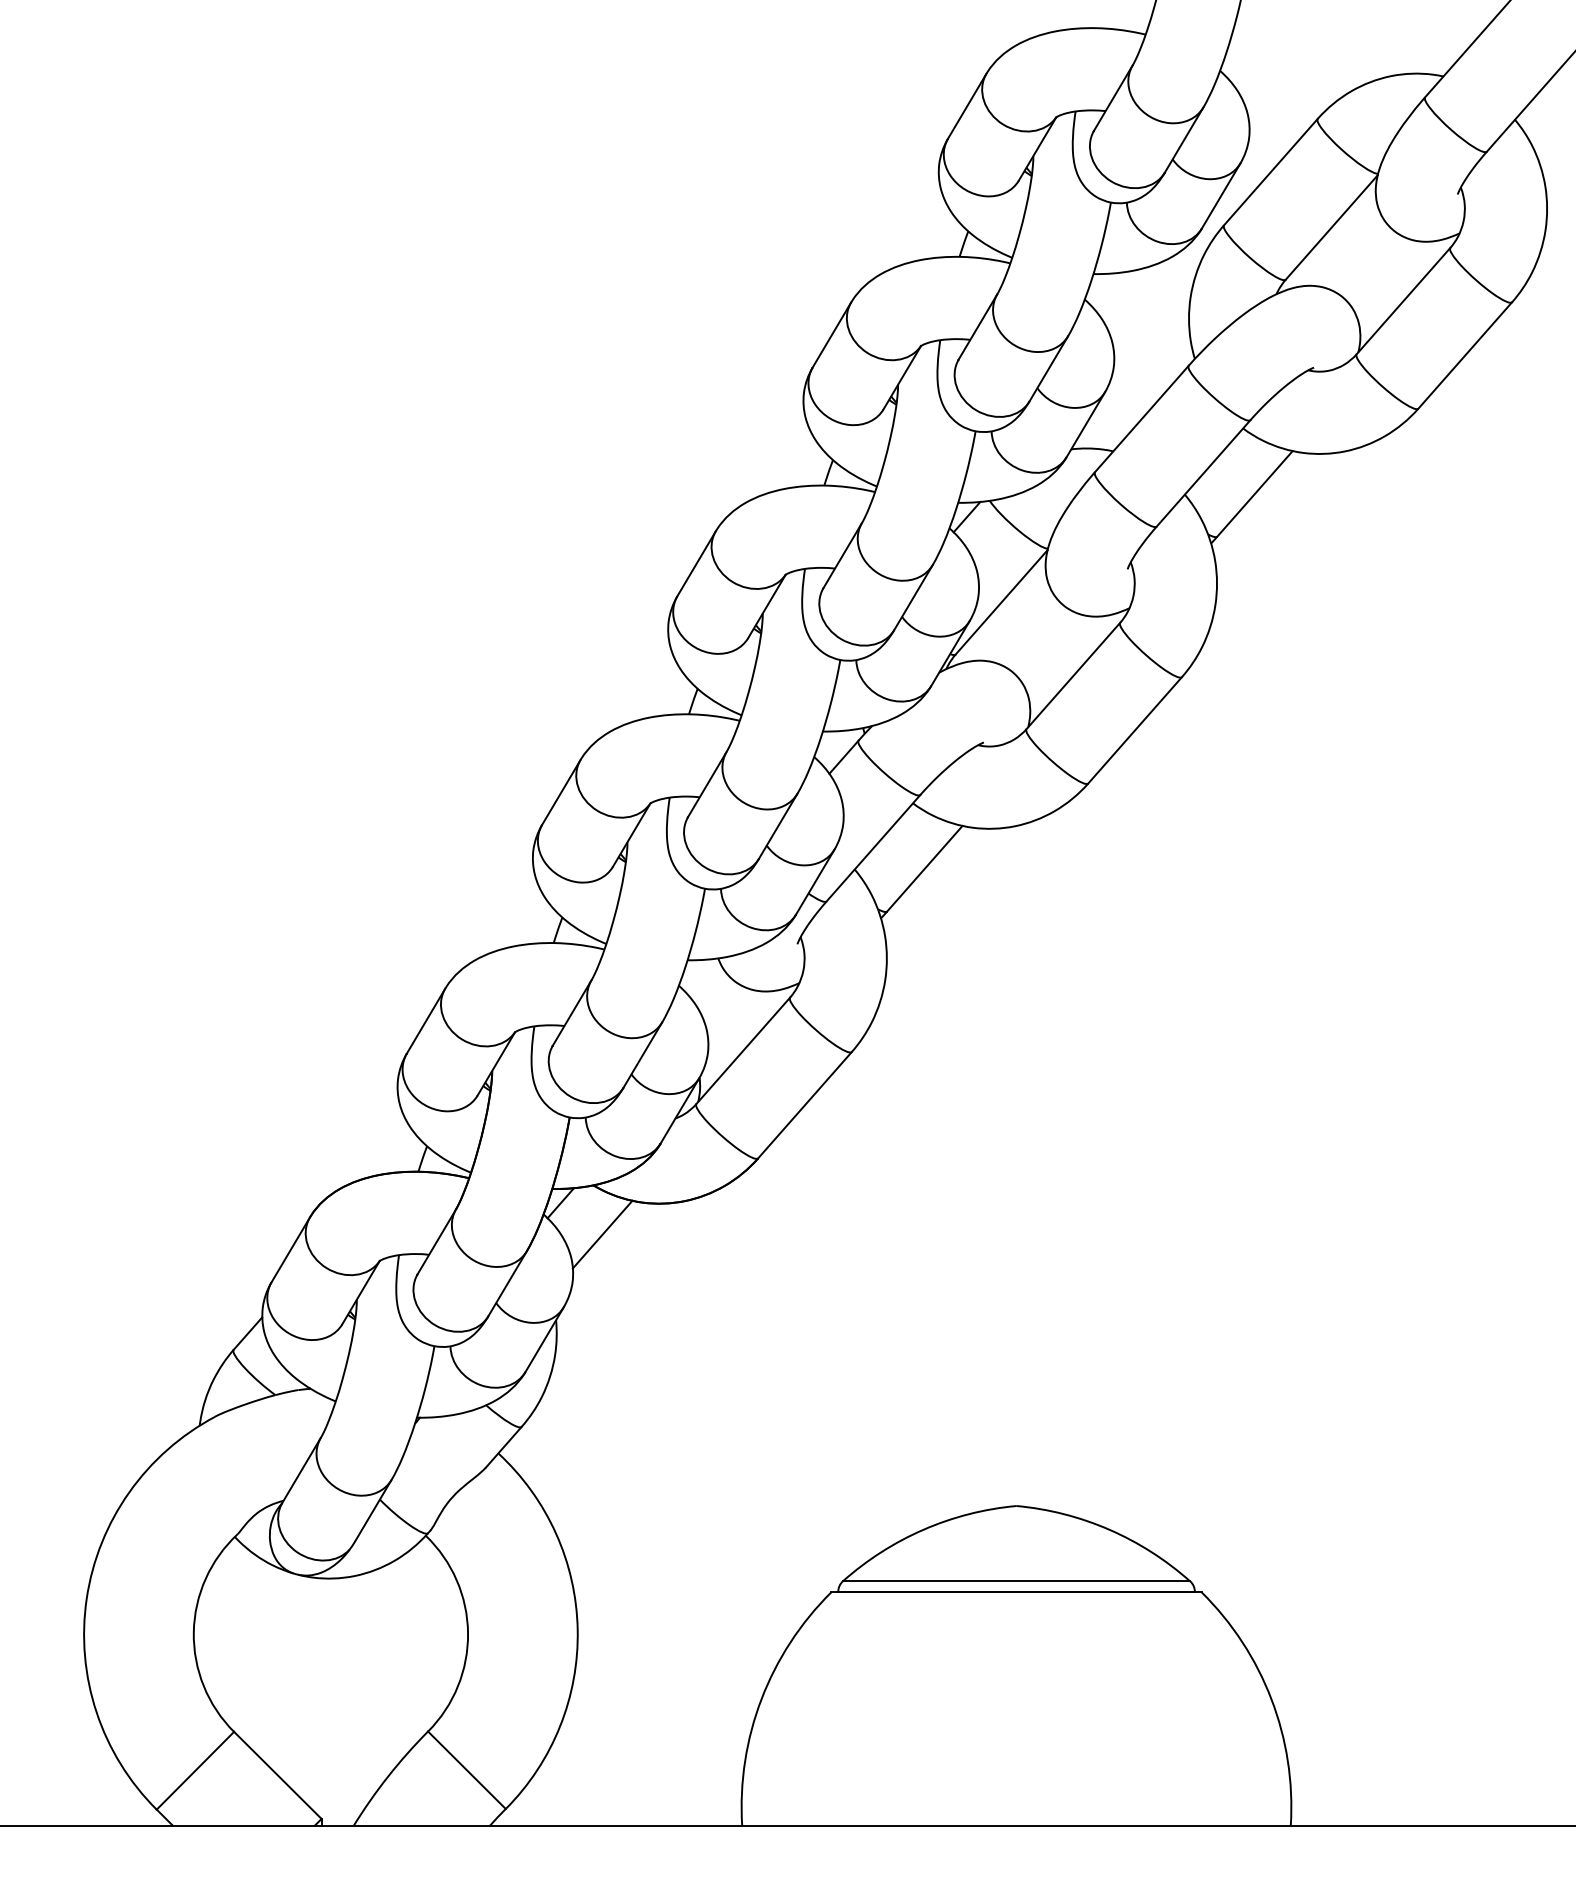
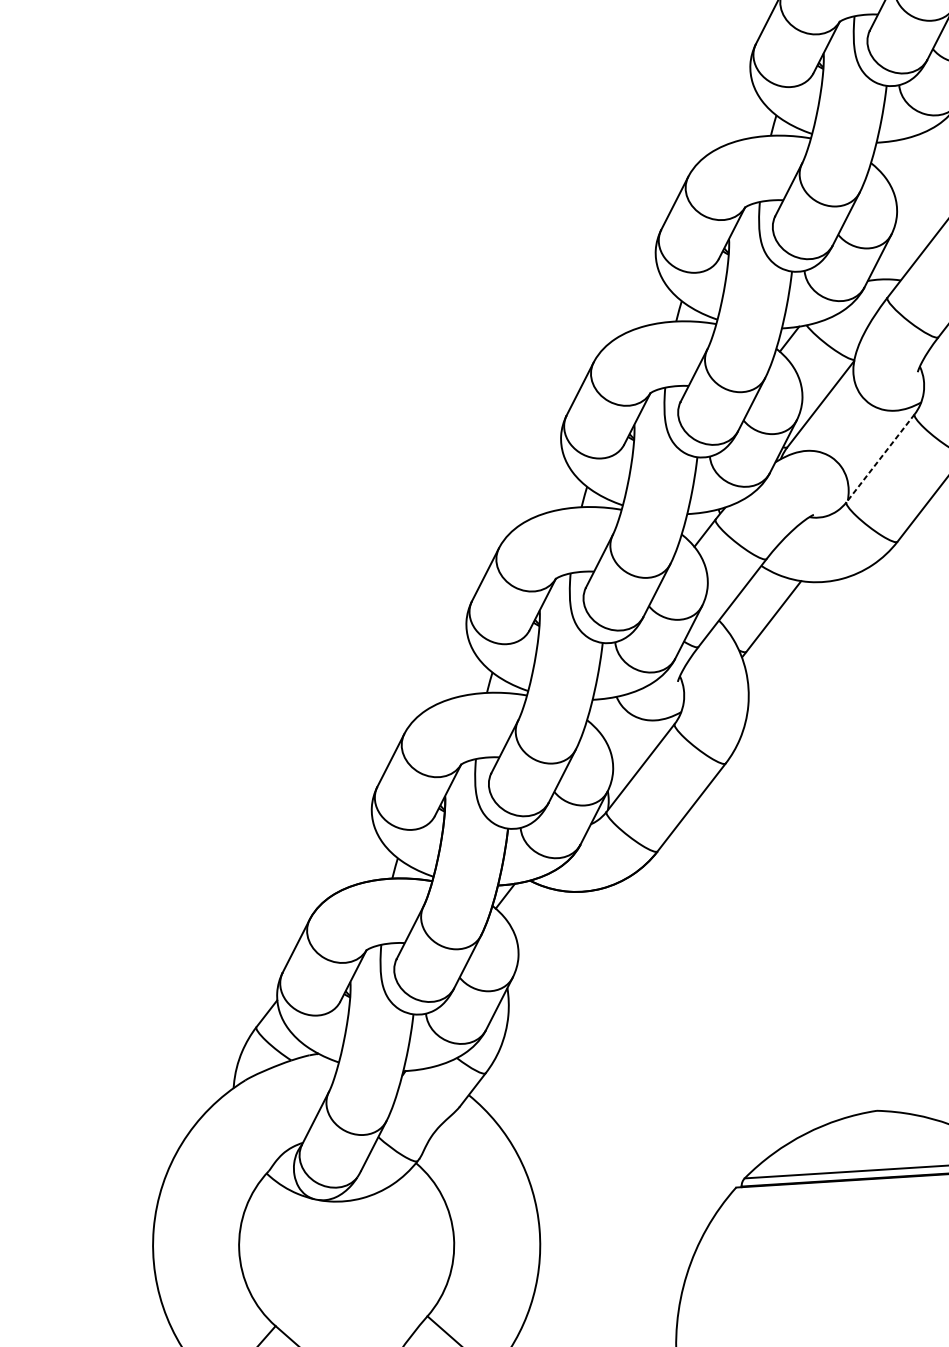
line: (1073, 675) -> (880, 457), solid -> dashed
line: (602, 1234) -> (539, 918), removed

